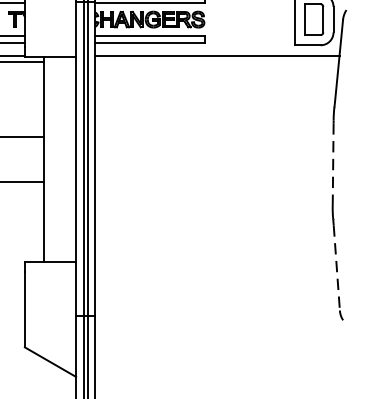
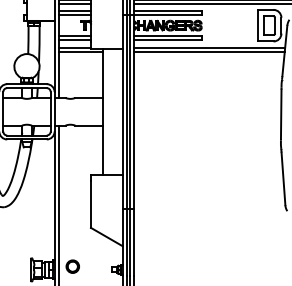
line: (216, 61) -> (209, 51), added
line: (333, 163) -> (281, 114), dashed -> solid
line: (336, 268) -> (283, 179), dashed -> solid

